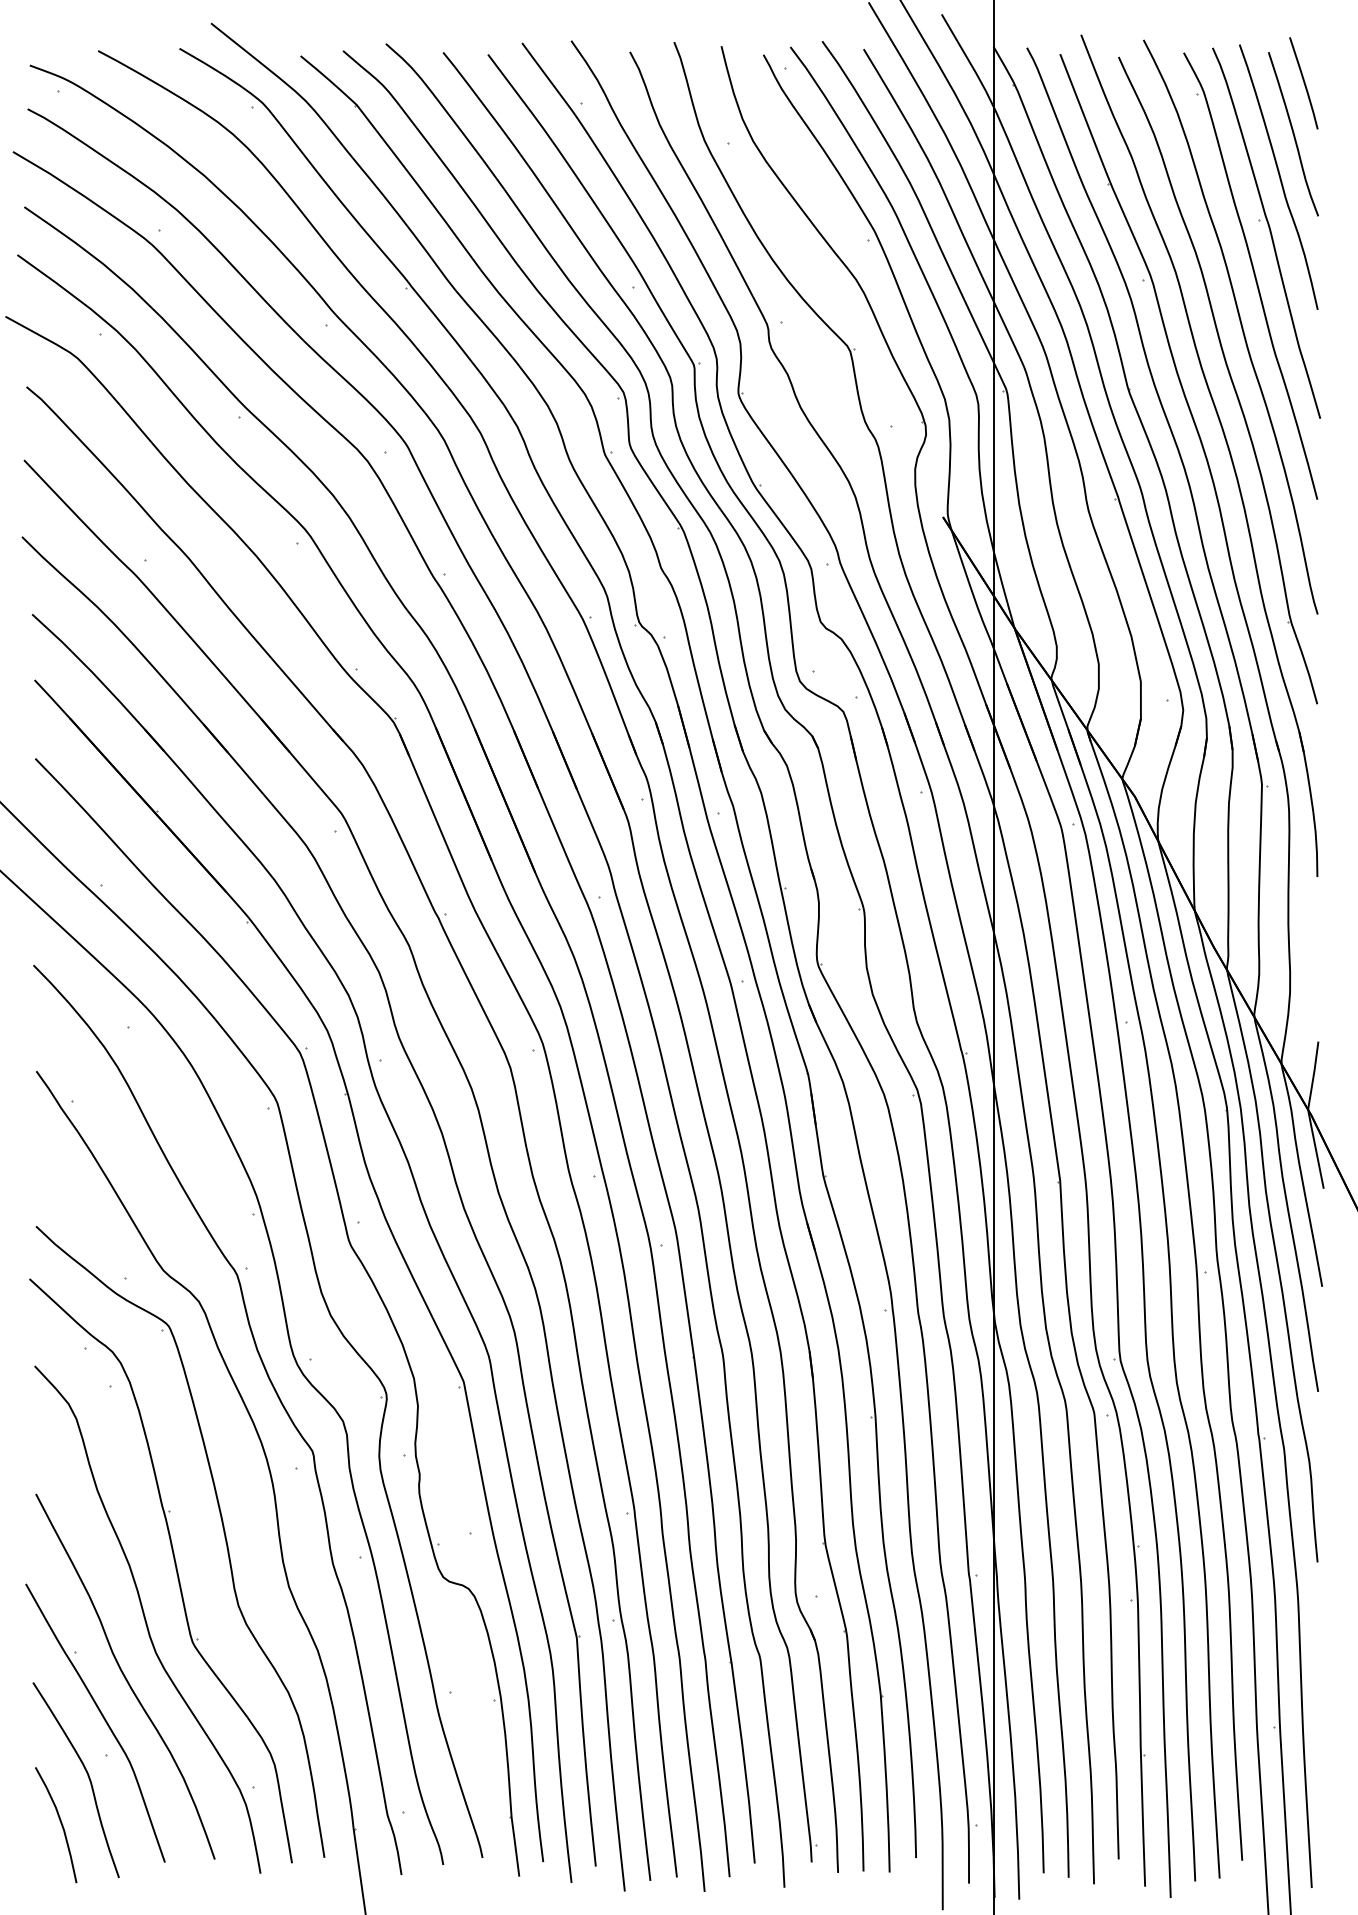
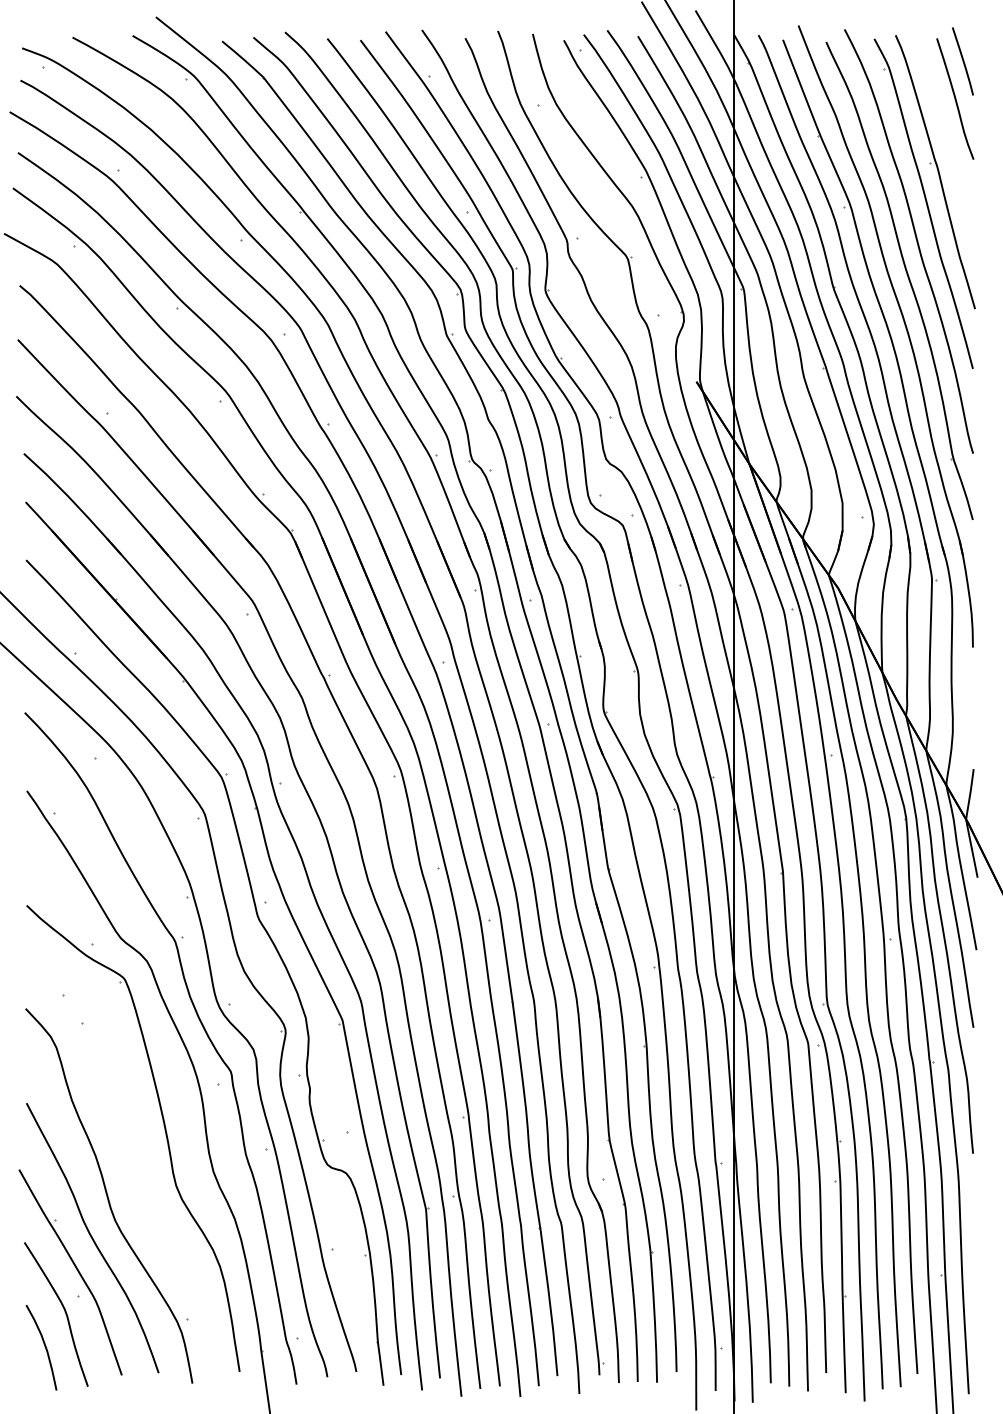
curve: (1278, 175) -> (944, 129), removed
part: (175, 1569) -> (129, 1158), removed

